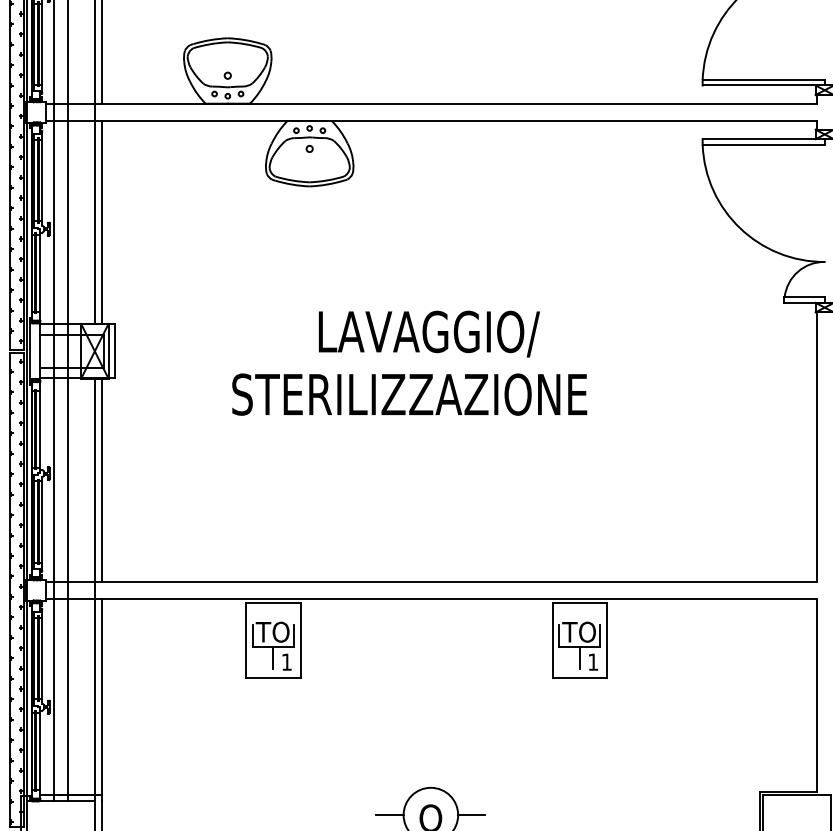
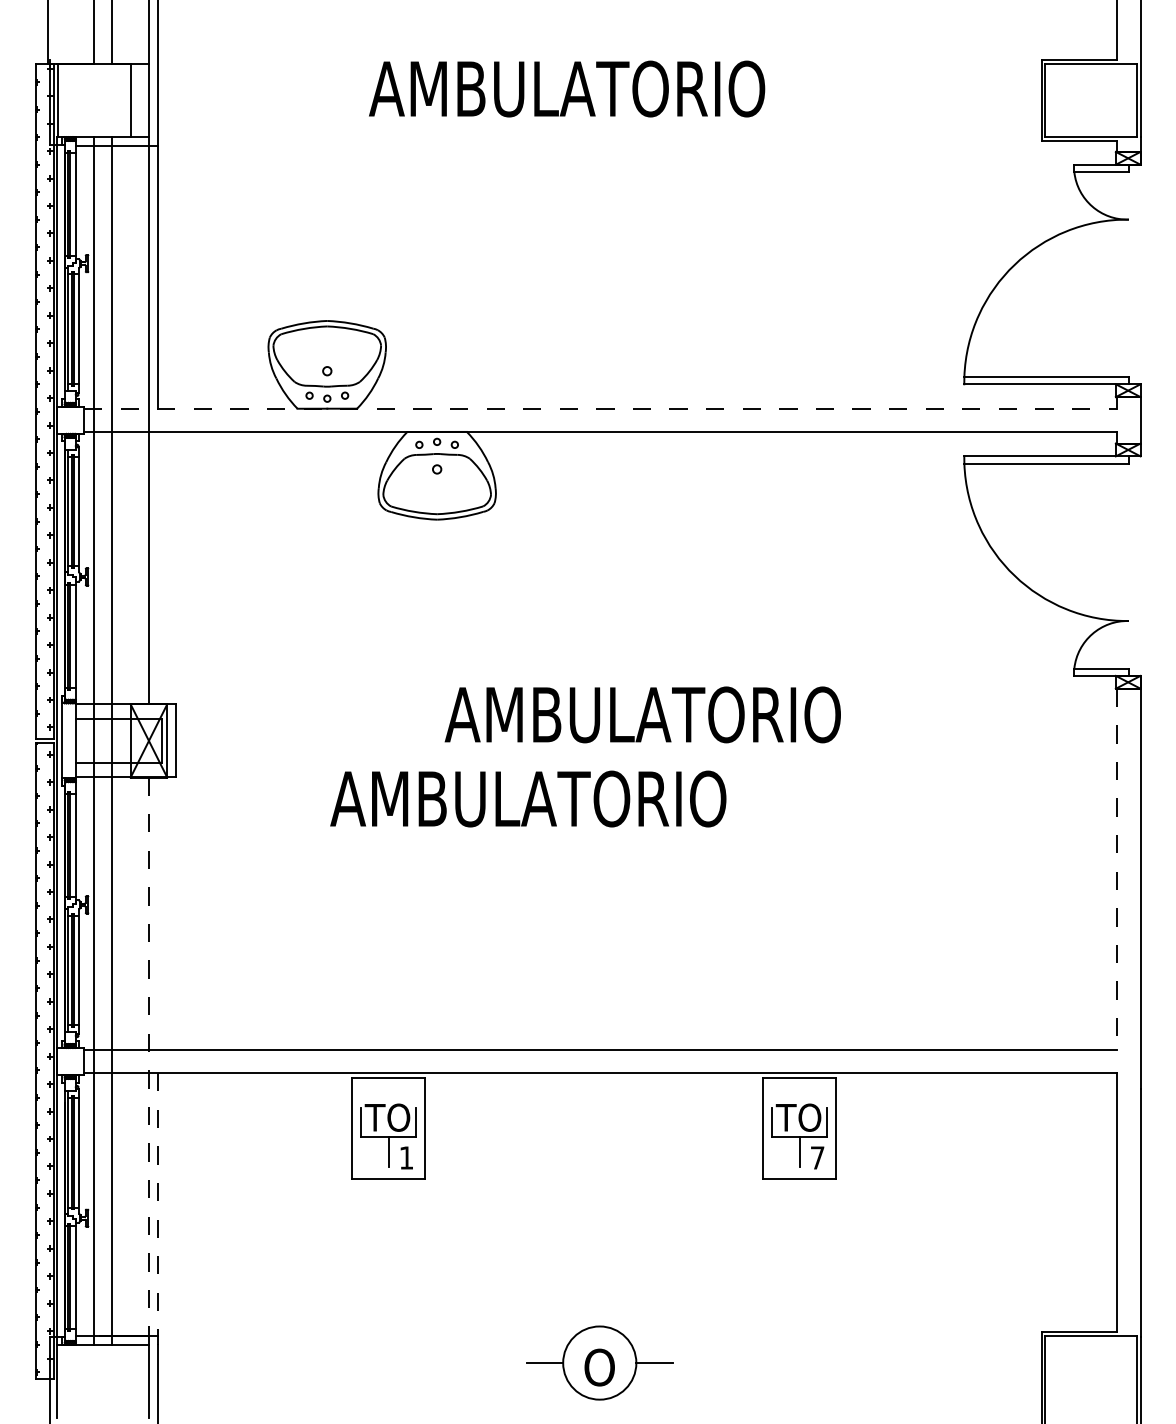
line: (431, 103) -> (600, 408), solid -> dashed
line: (101, 222) -> (158, 567), removed
text: (462, 333) -> (642, 717), LAVAGGIO/ -> AMBULATORIO
text: (408, 394) -> (569, 798), STERILIZZAZIONE -> AMBULATORIO
line: (816, 447) -> (1117, 869), solid -> dashed
line: (101, 479) -> (158, 913), removed
line: (94, 590) -> (148, 1061), solid -> dashed
text: (593, 661) -> (817, 1157), 1 -> 7
line: (101, 699) -> (158, 1208), solid -> dashed

